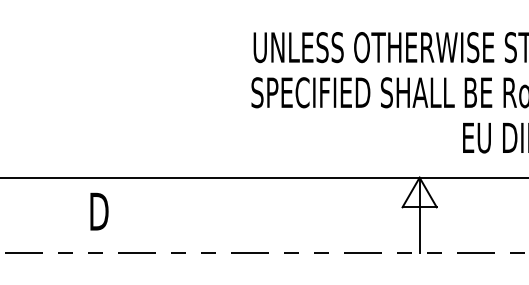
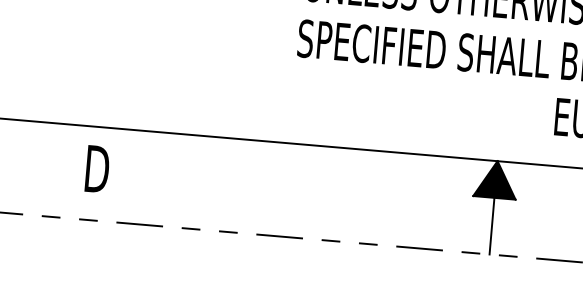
fill: (419, 192) -> (495, 179), added

